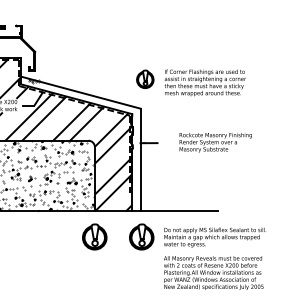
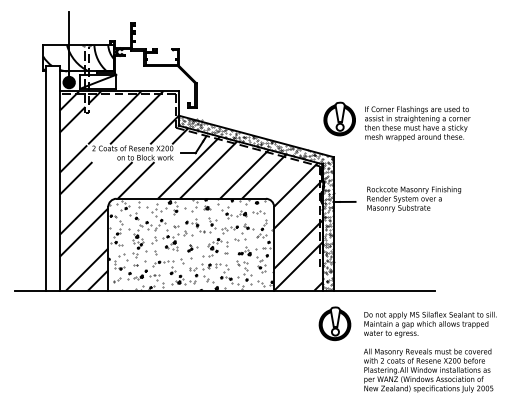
part: (145, 78) -> (339, 118), size x1.43
text: (216, 142) -> (414, 199), moved
hatch: (80, 144) -> (255, 203), added
part: (94, 236) -> (273, 323), removed

